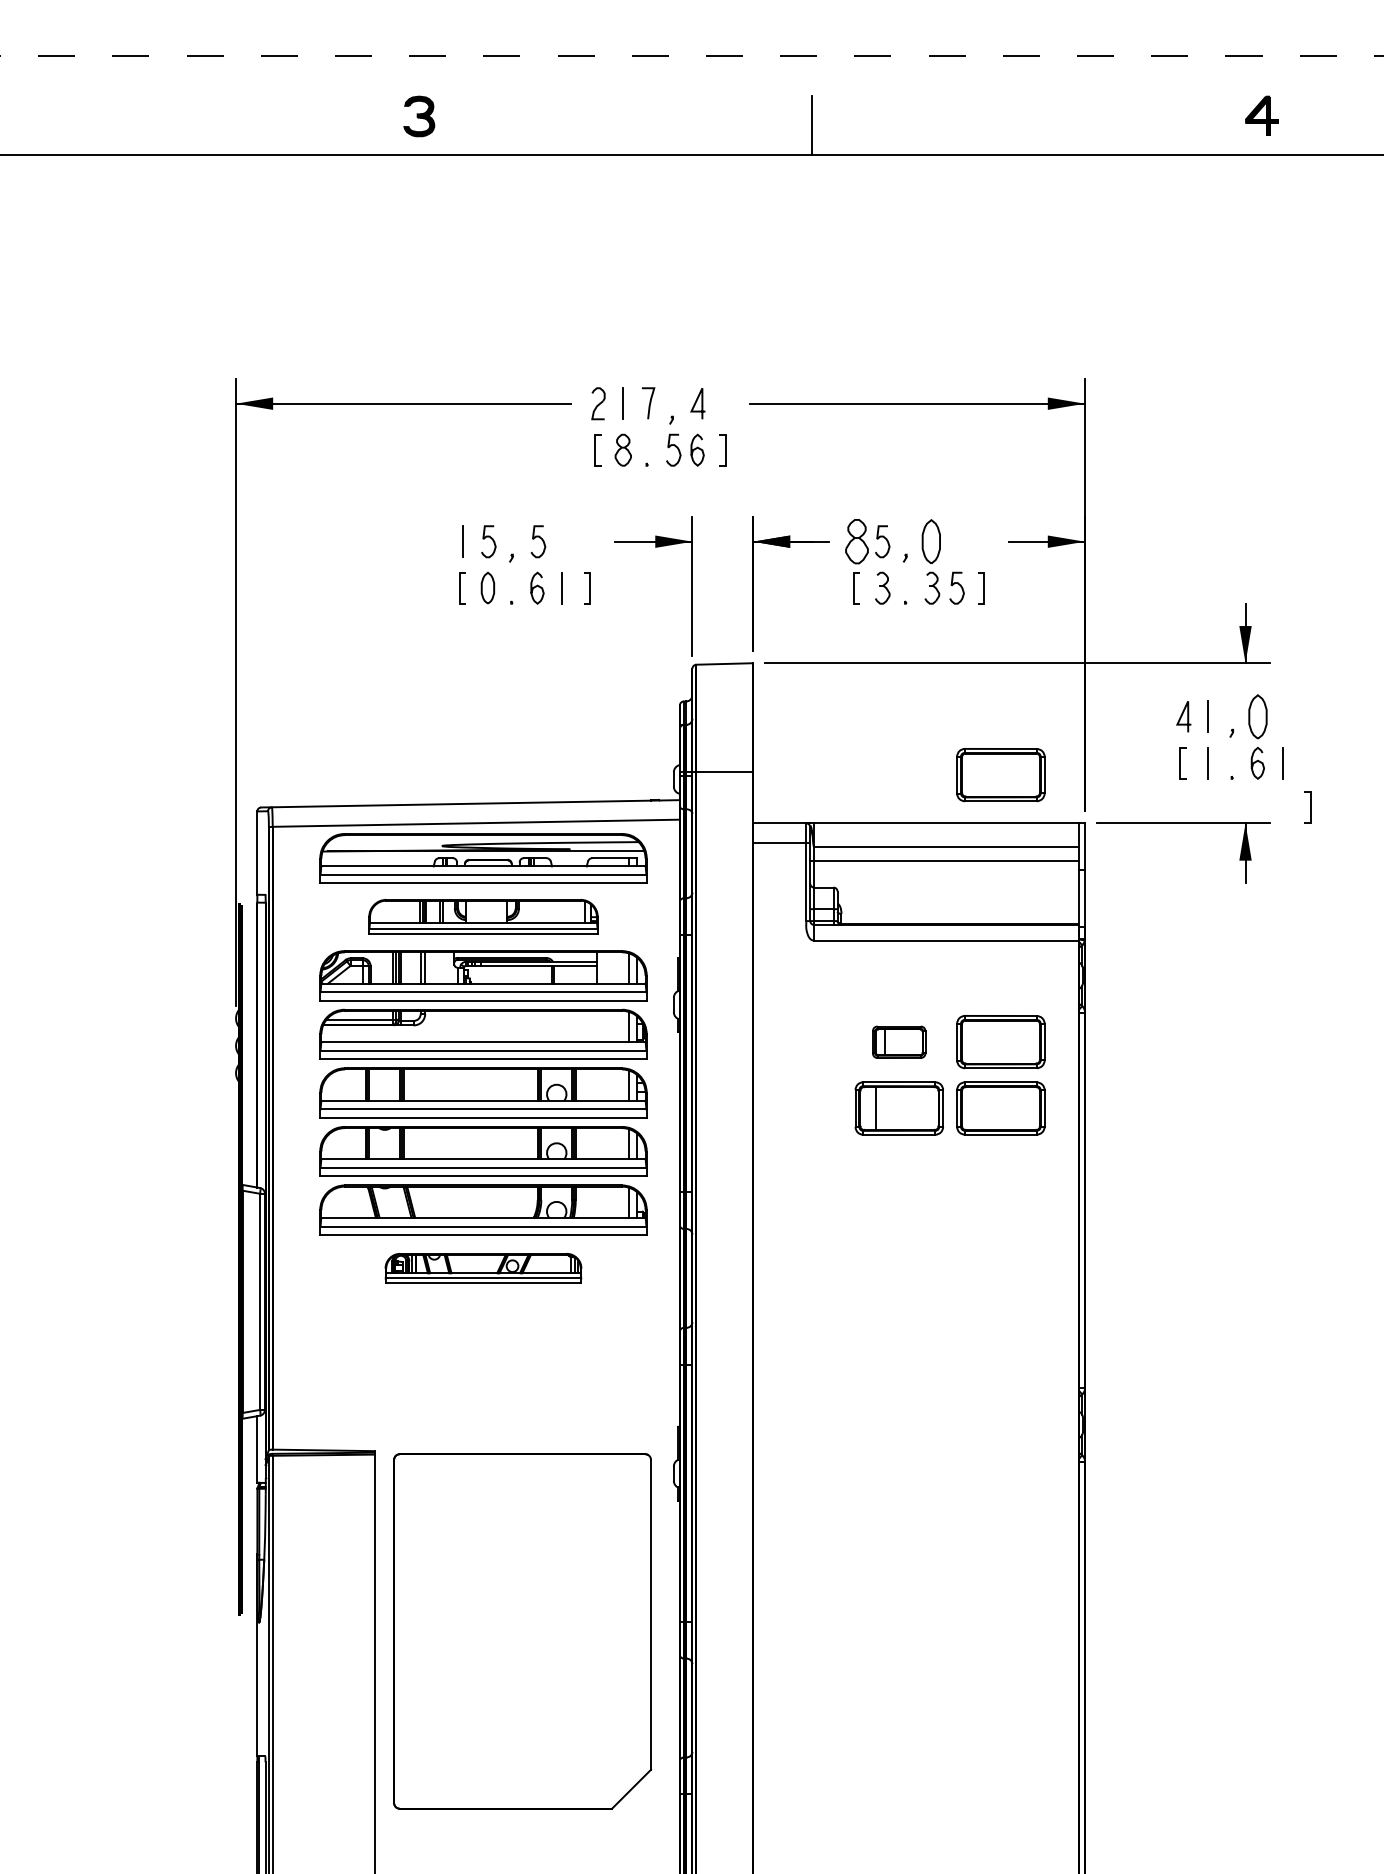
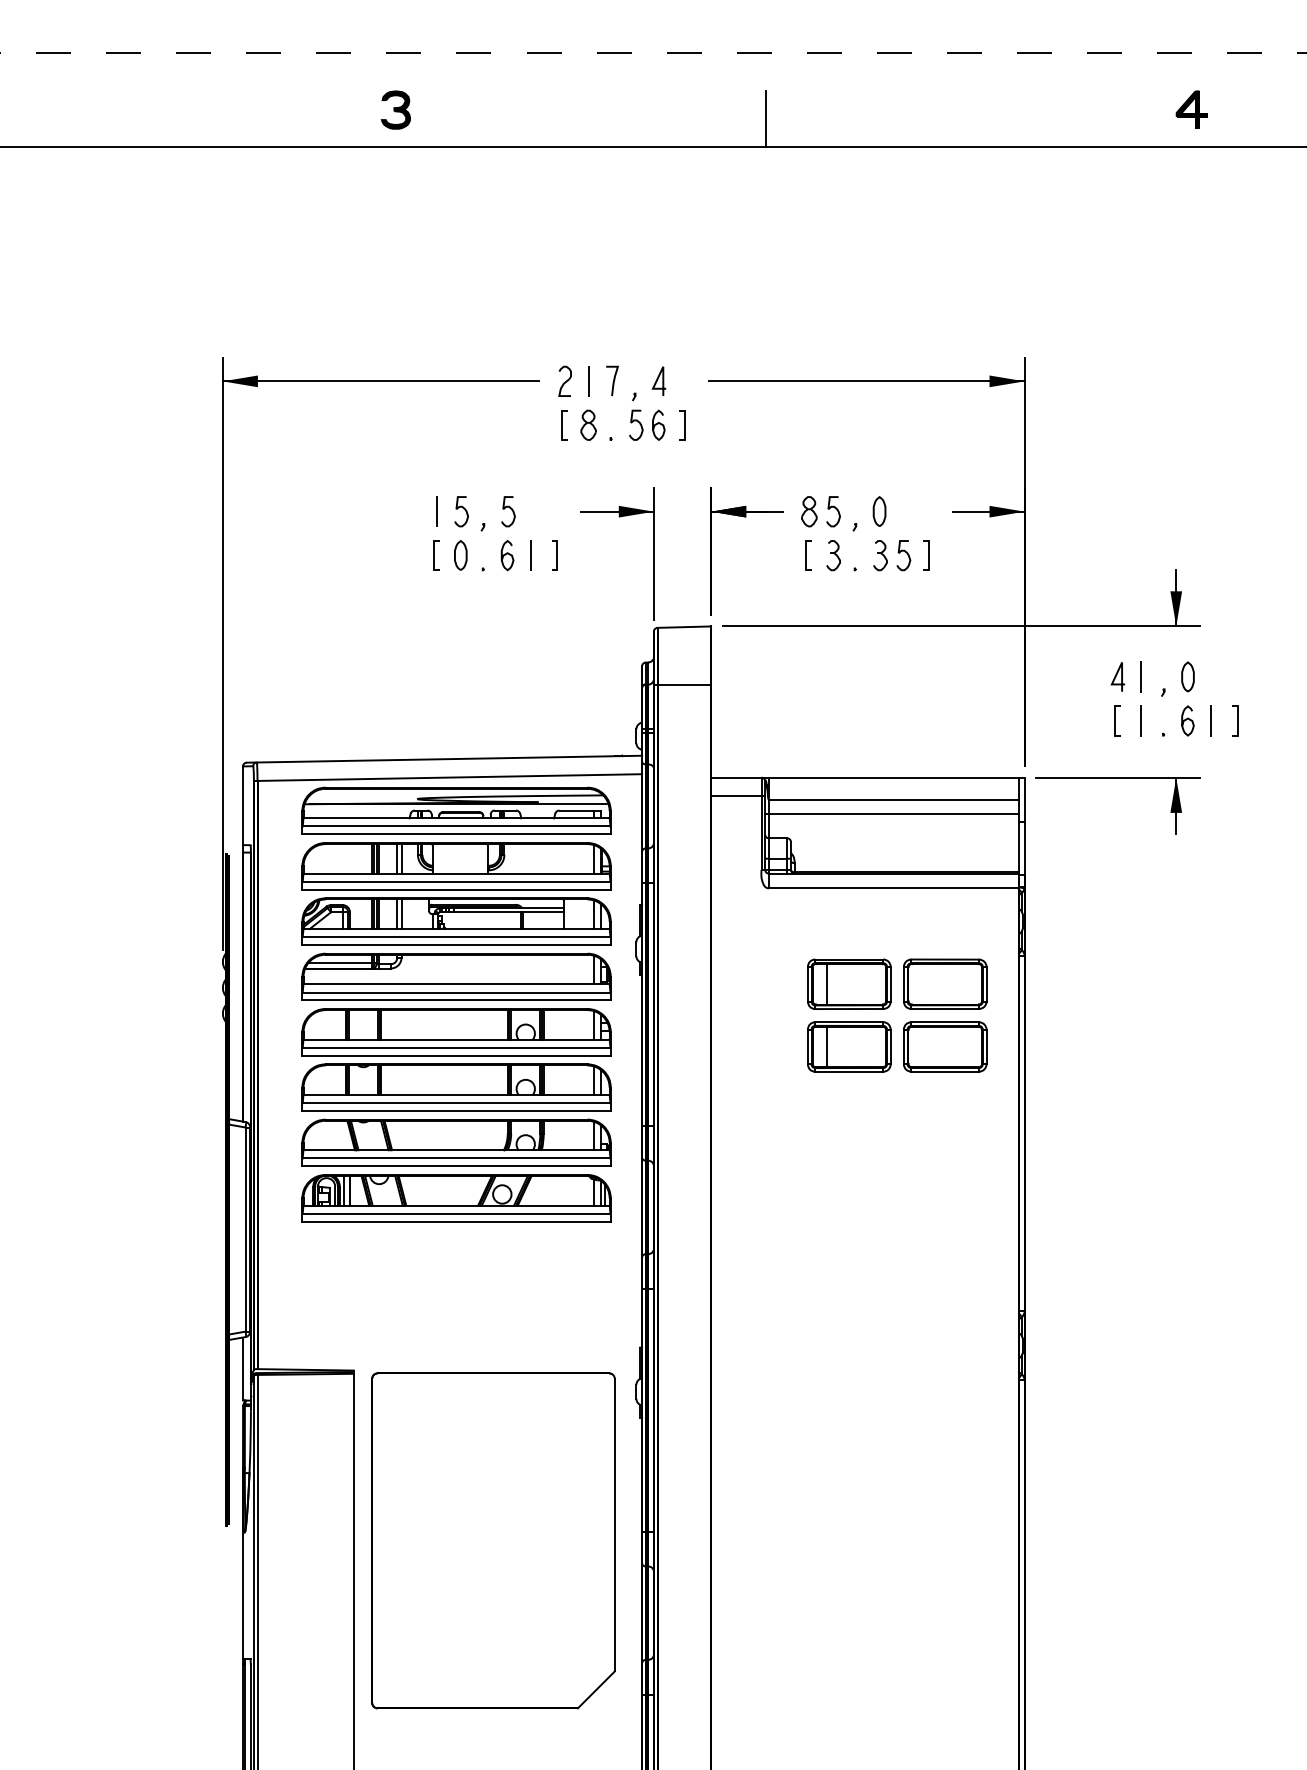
part: (856, 541) -> (808, 511), size x0.71
part: (931, 541) -> (879, 511), size x0.71
part: (1257, 716) -> (1187, 676), size x0.71
line: (722, 771) -> (682, 685), moved
part: (1000, 775) -> (944, 732), removed
line: (1310, 807) -> (1237, 721), moved
part: (483, 916) -> (456, 865), size x1.43
part: (898, 1042) -> (848, 984), size x1.67
part: (483, 1268) -> (456, 1198), size x1.67

